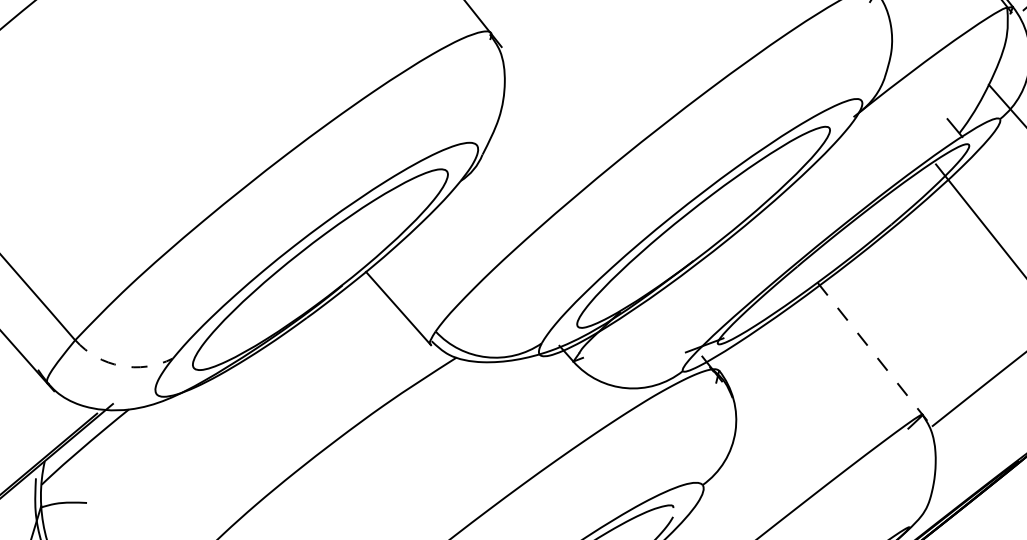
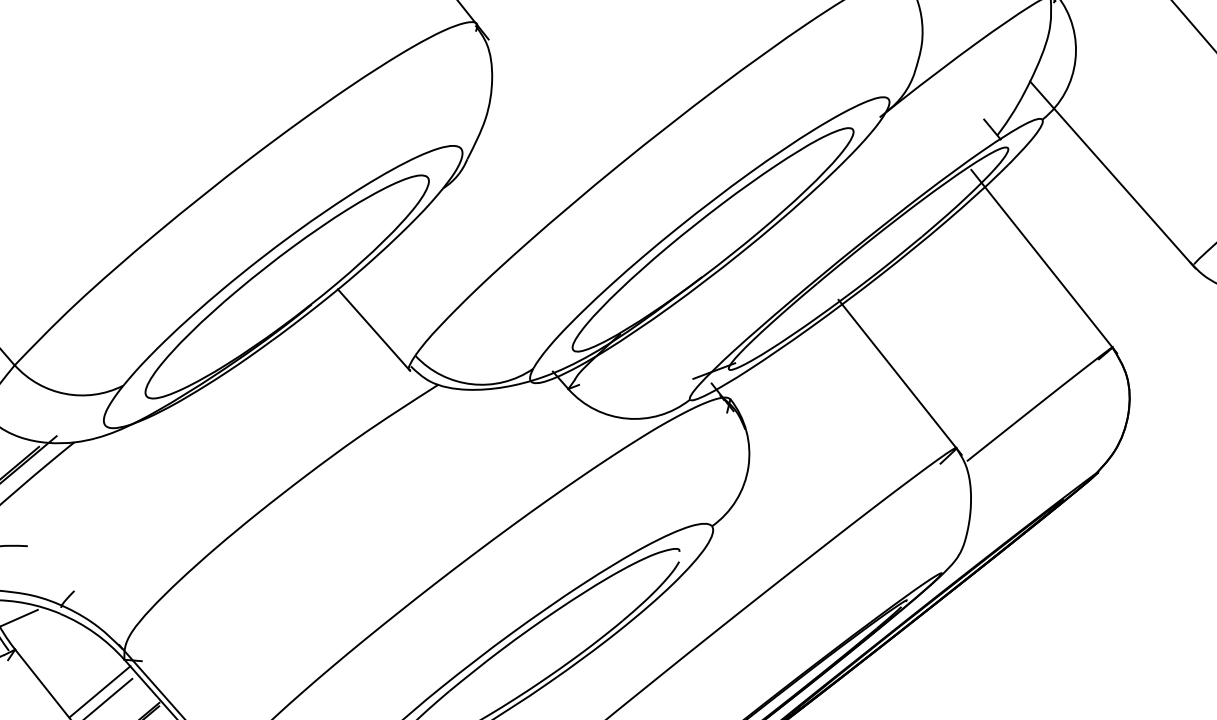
line: (872, 351) -> (900, 377), dashed -> solid
arc: (120, 365) -> (65, 393), dashed -> solid

